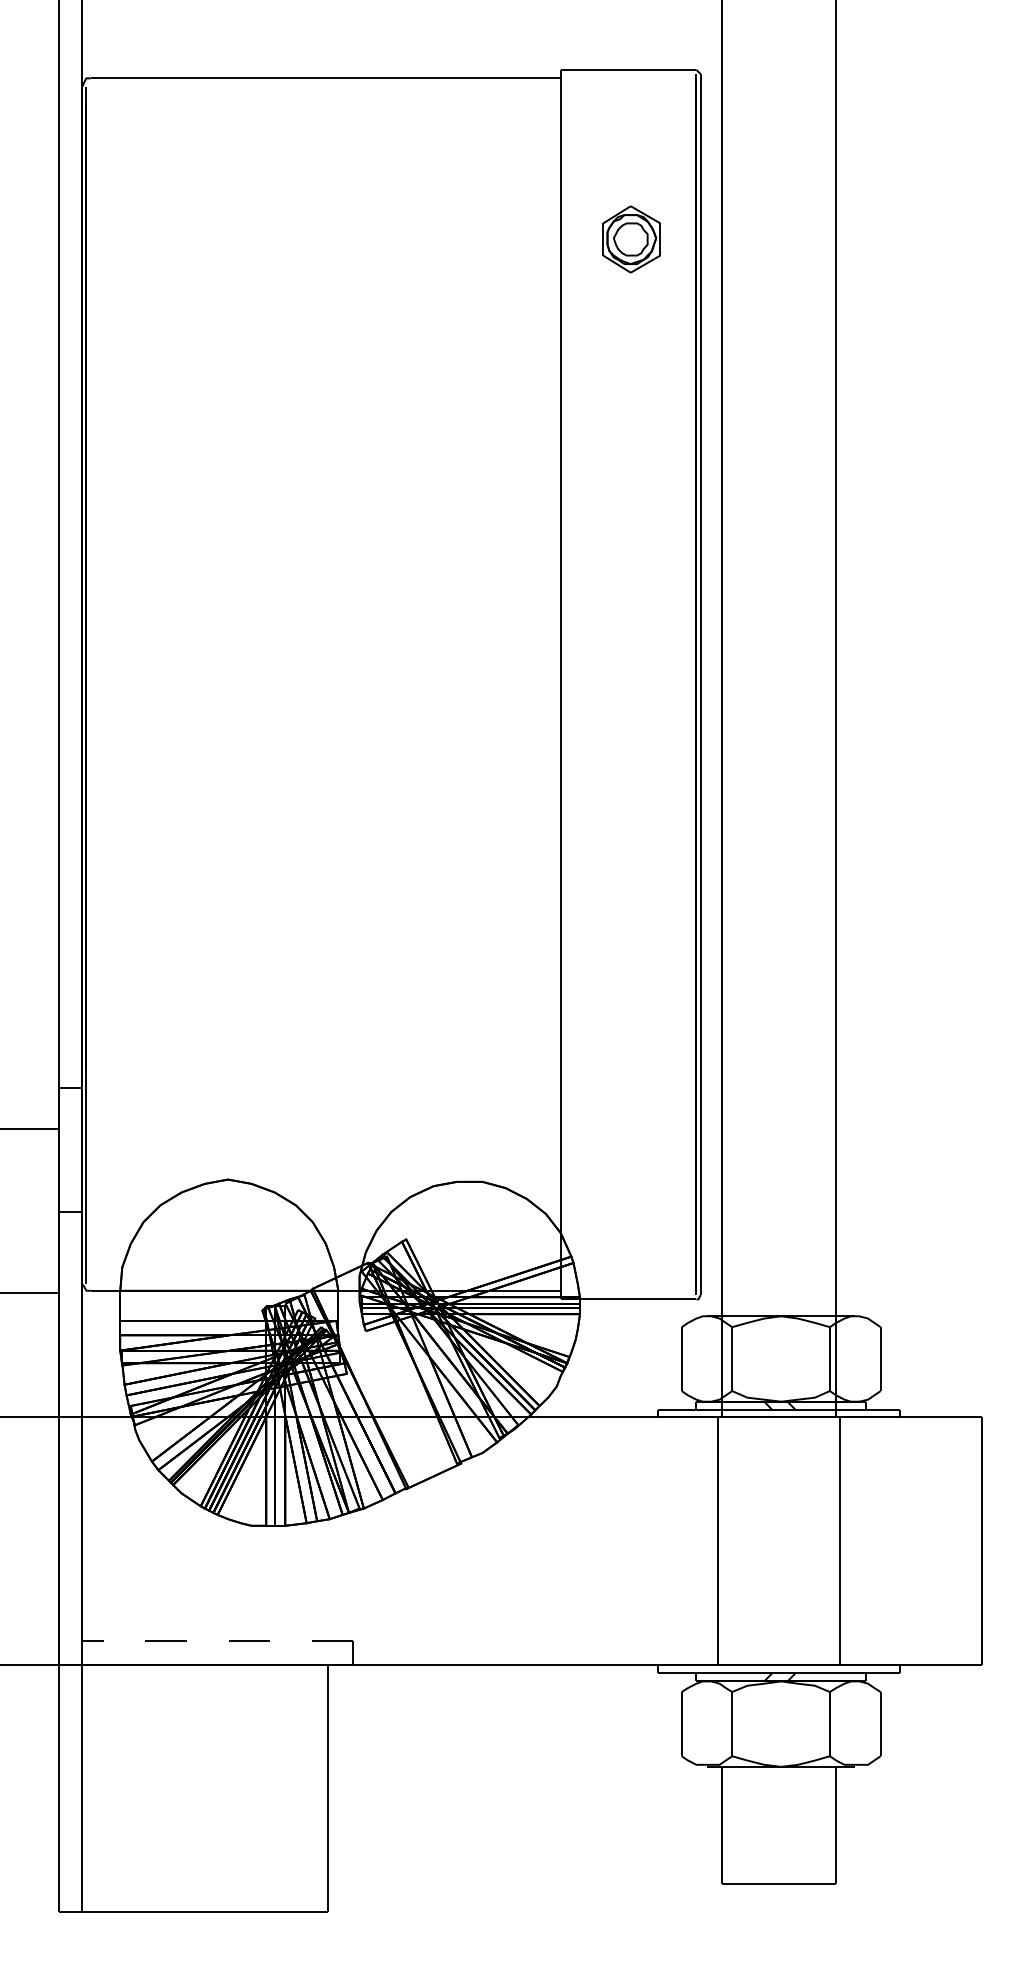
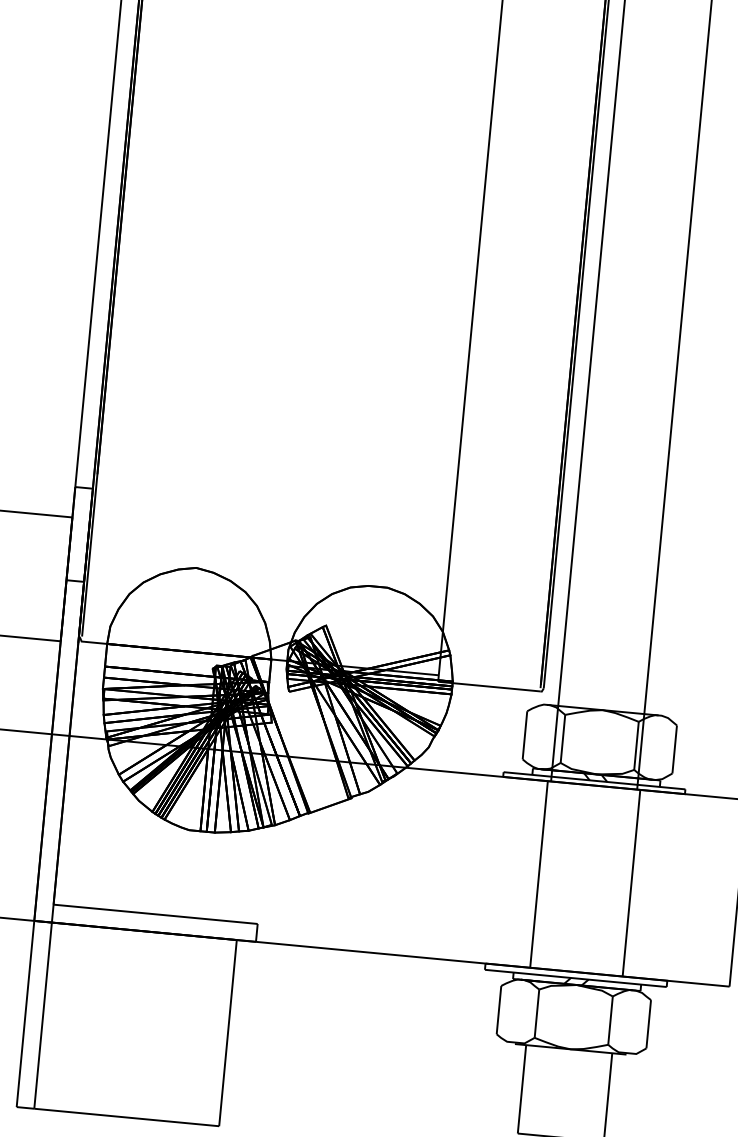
line: (217, 1640) -> (155, 914), dashed -> solid

